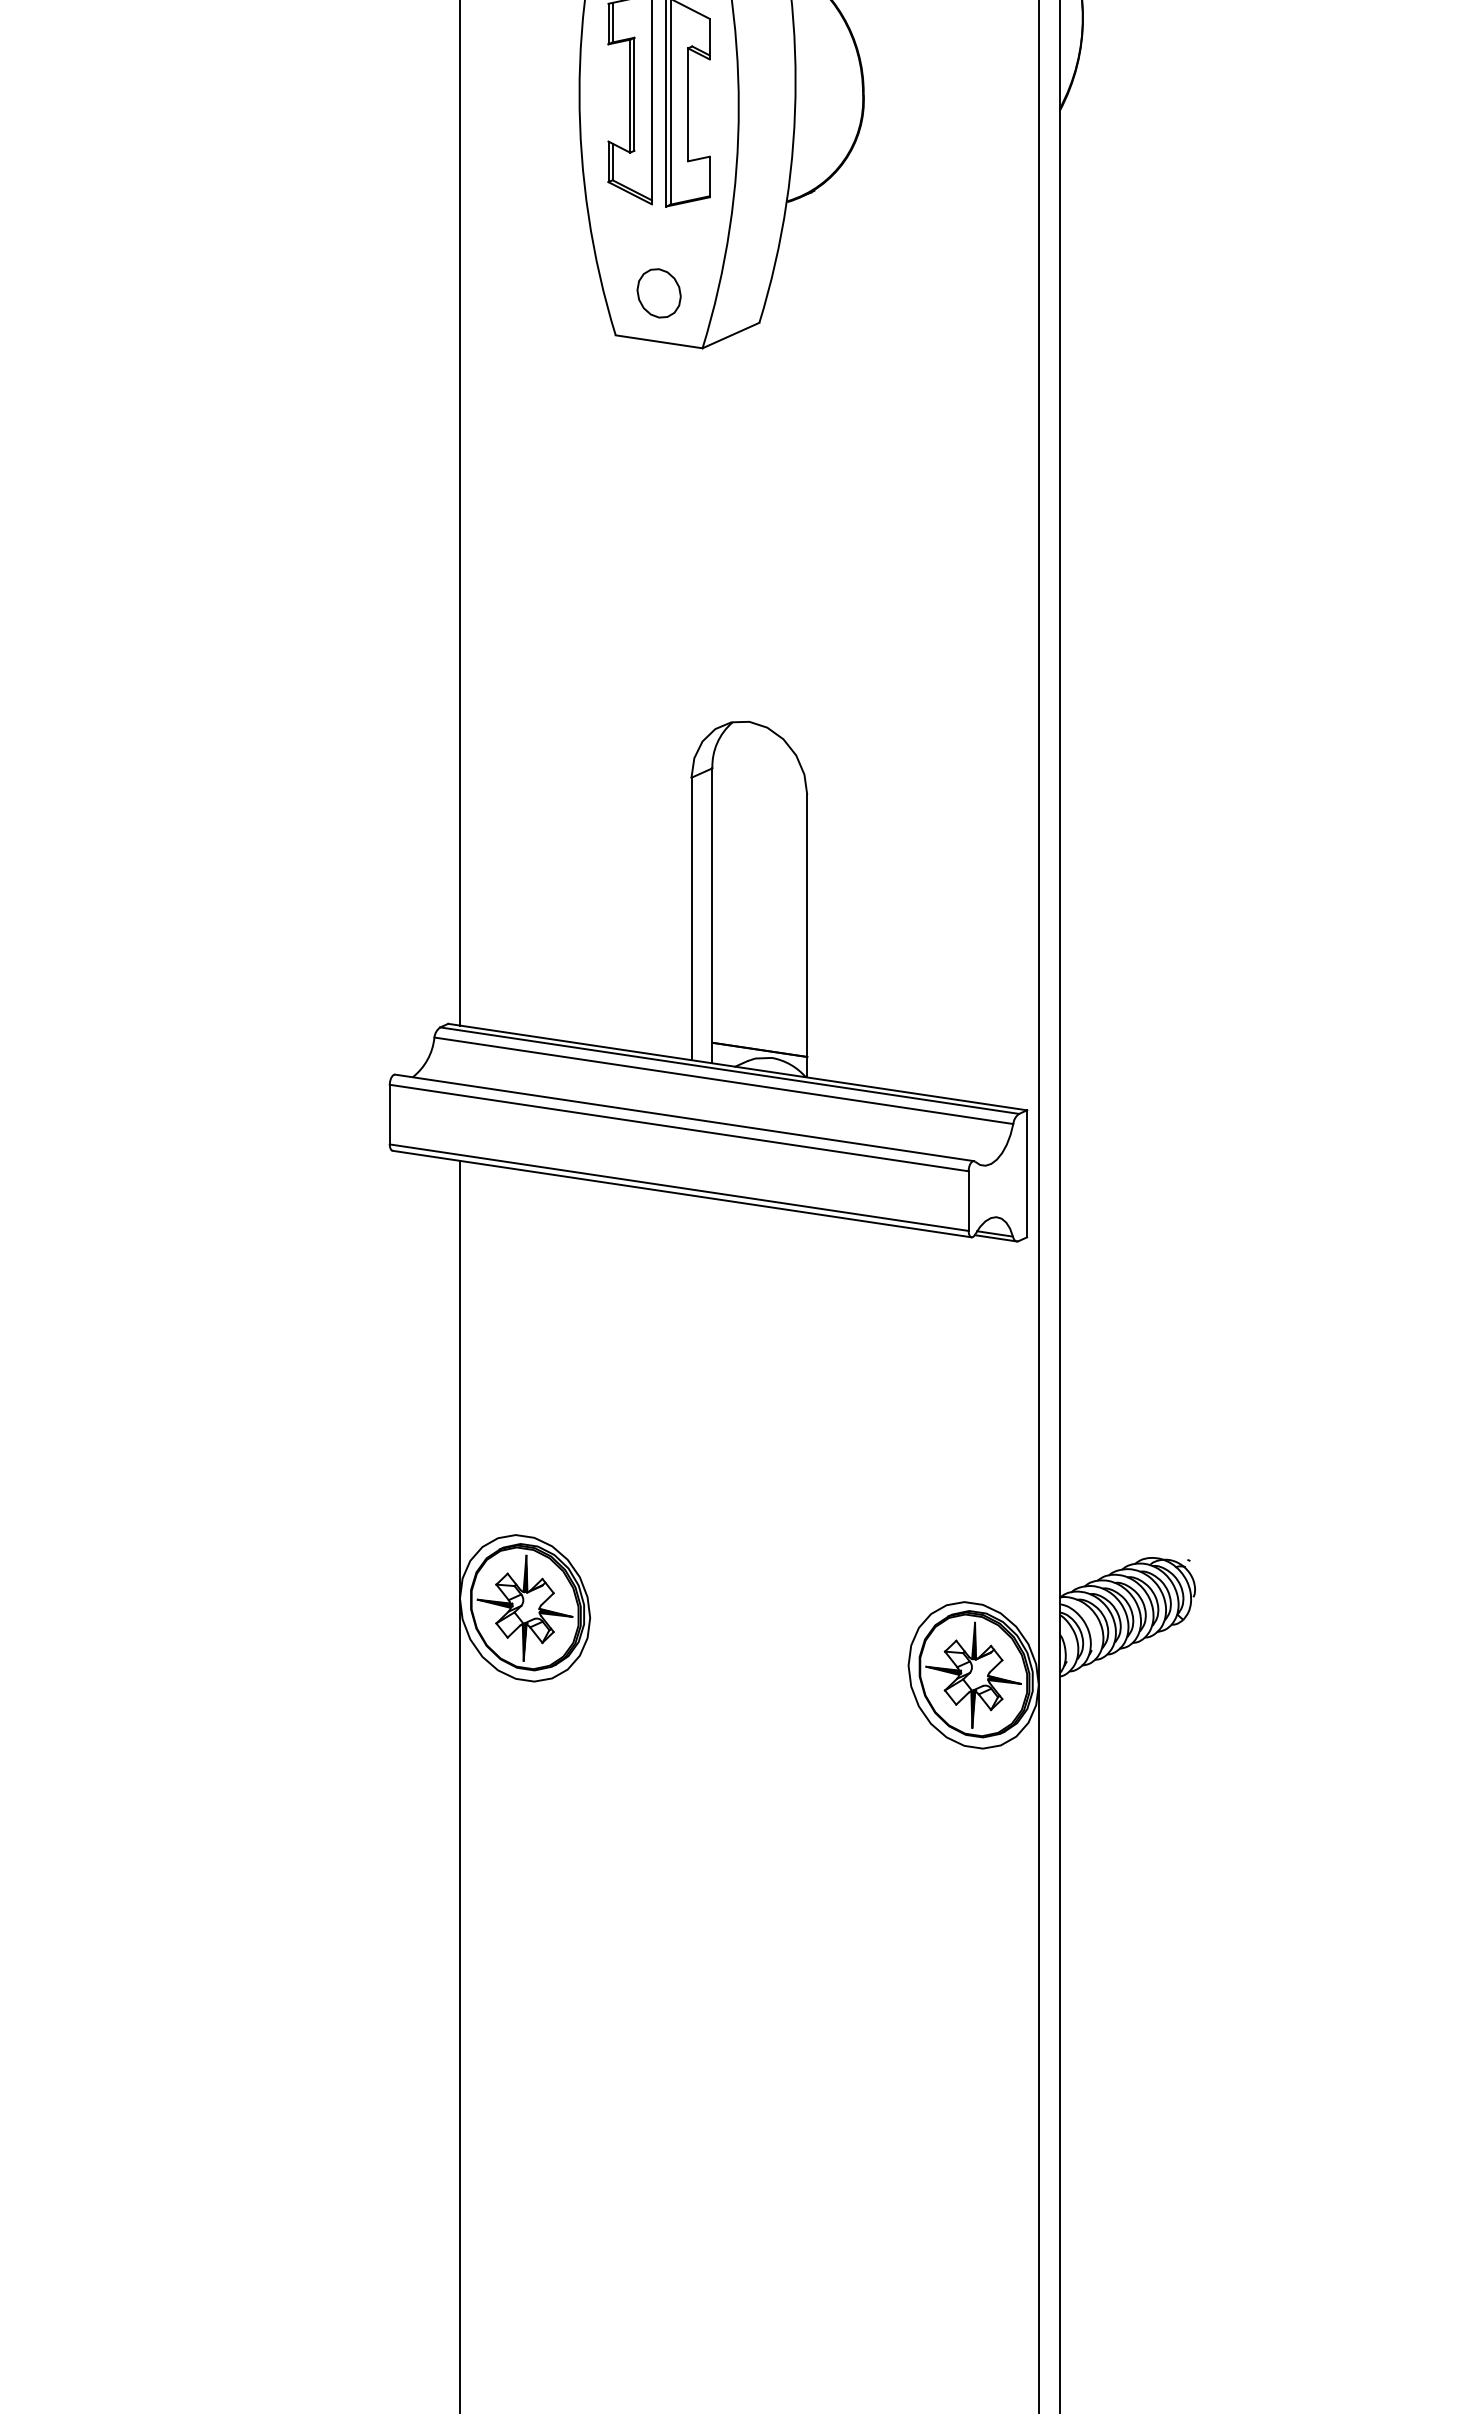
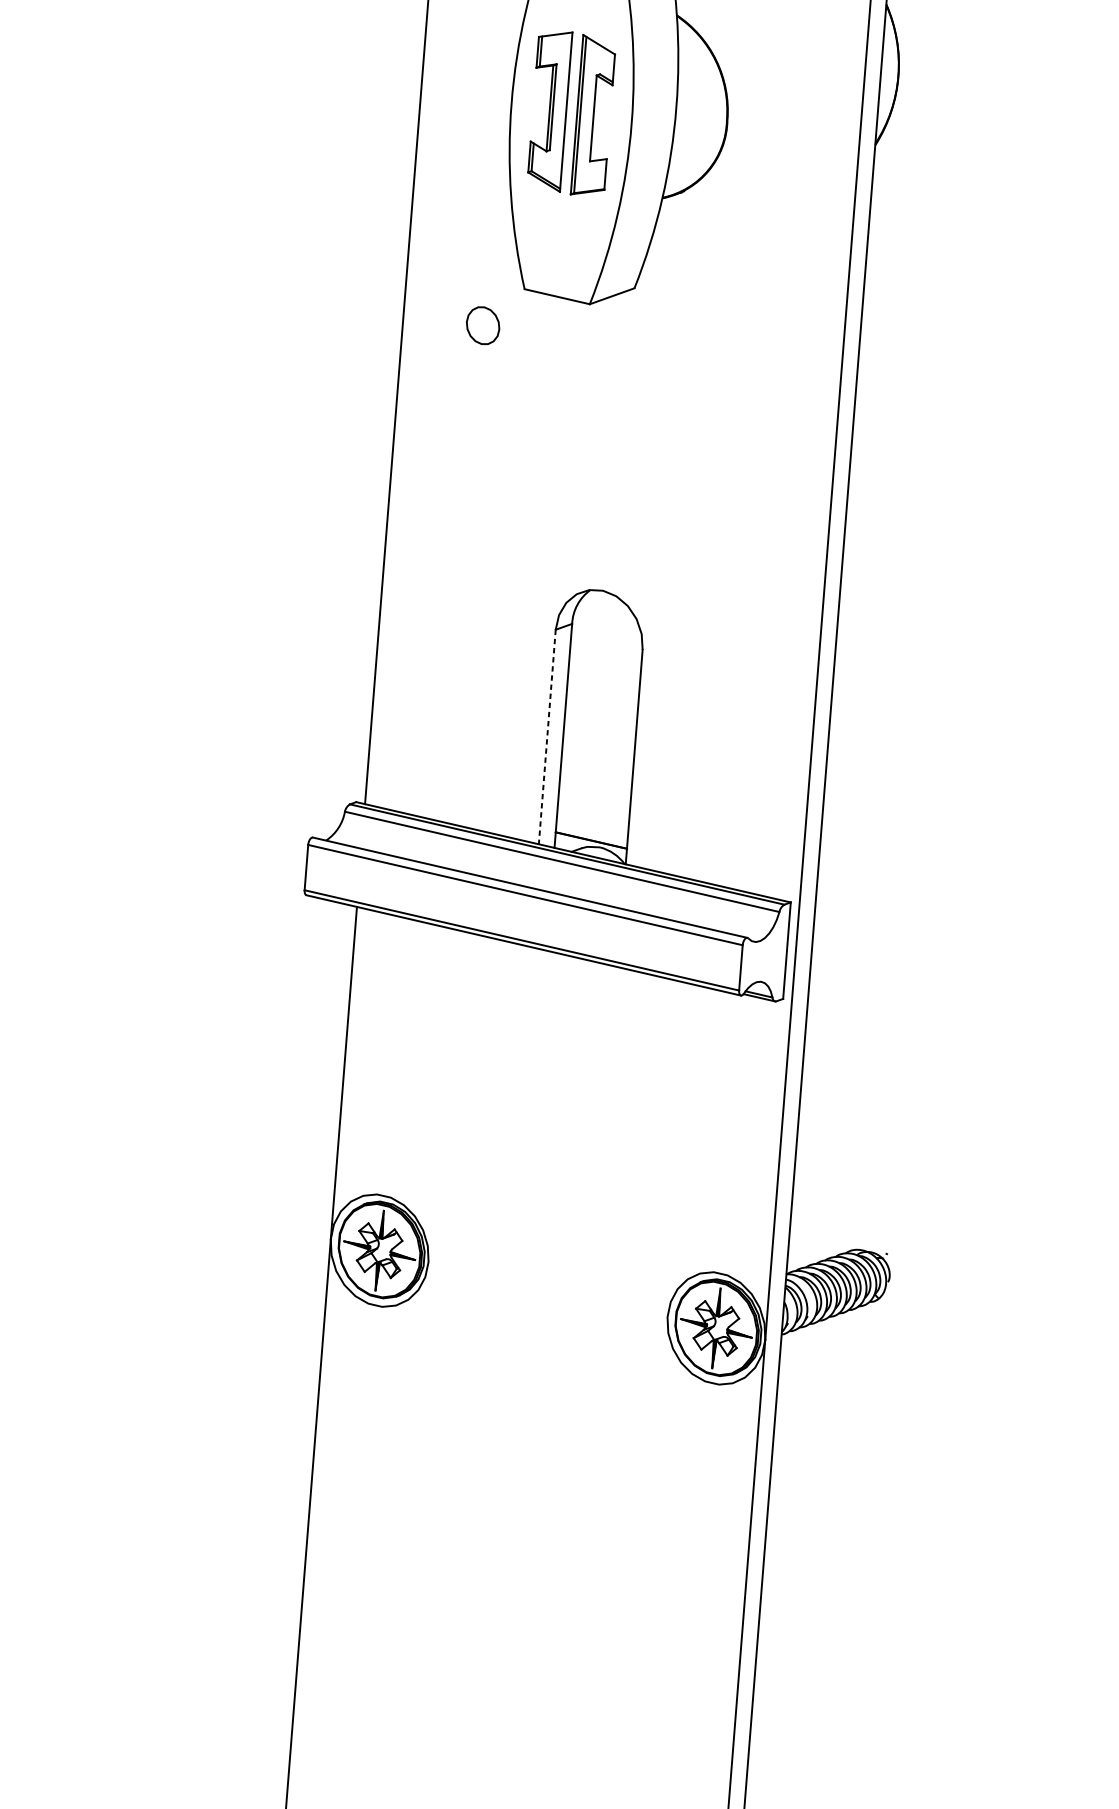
part: (658, 293) -> (482, 325), moved
line: (691, 919) -> (547, 737), solid -> dashed

